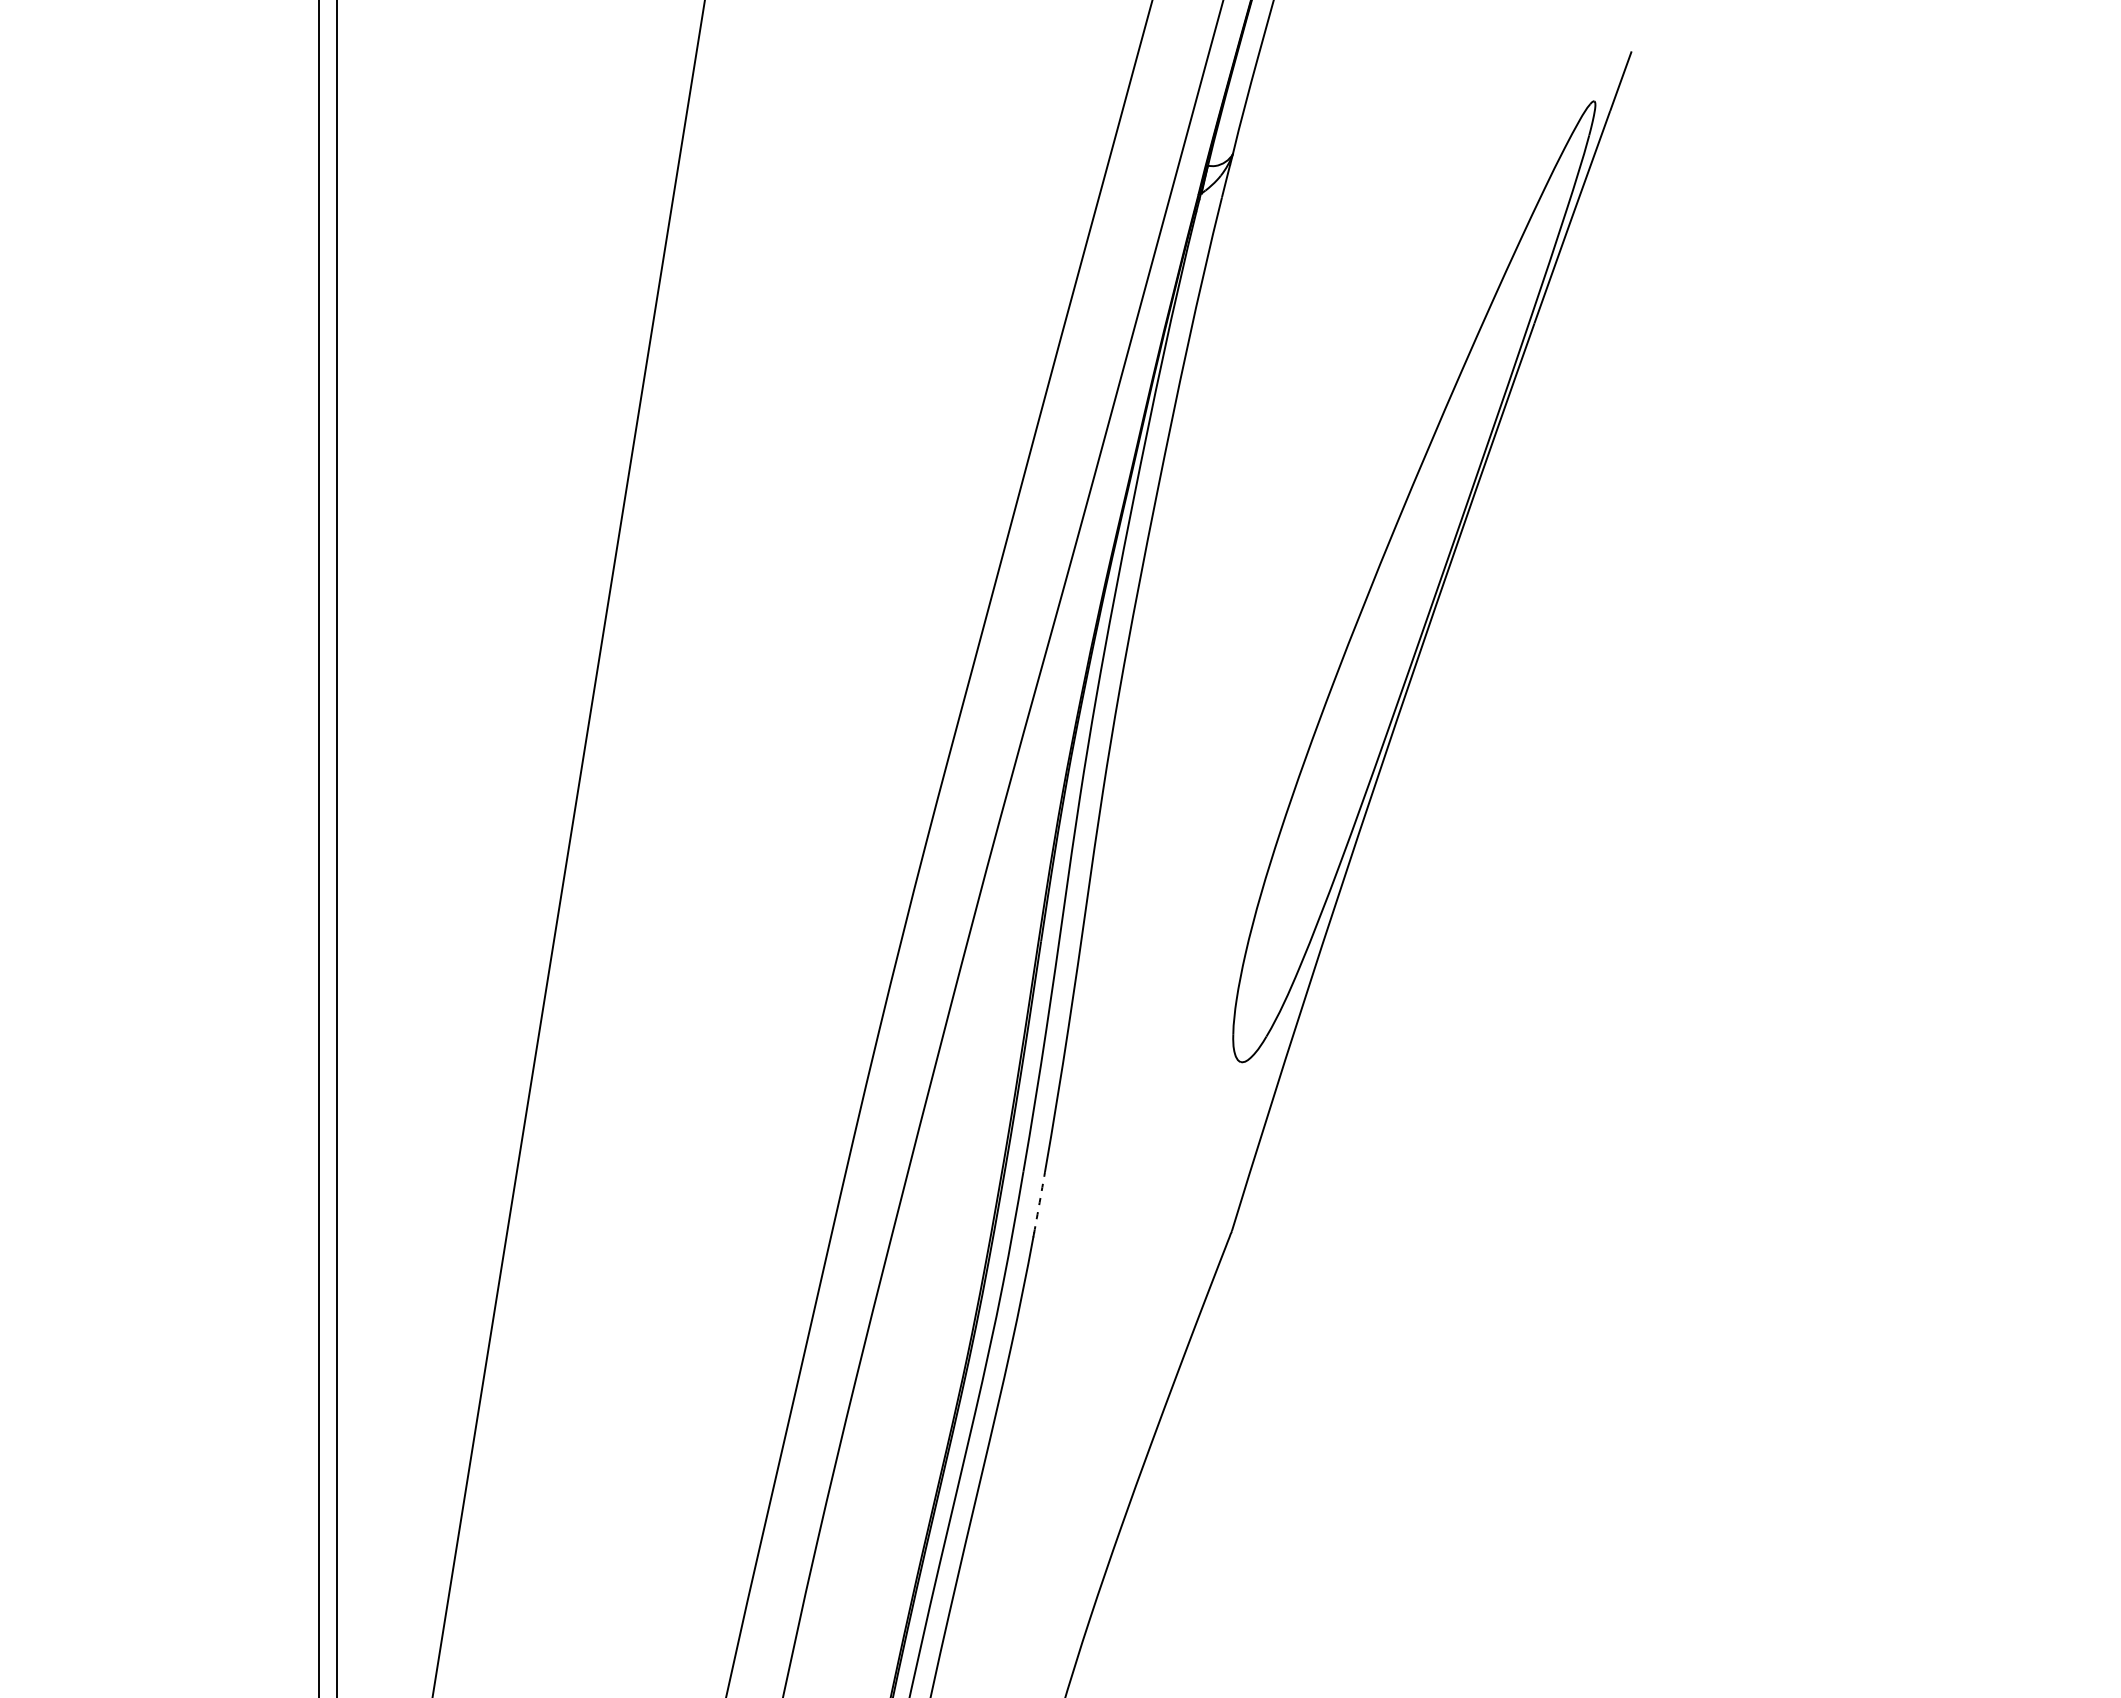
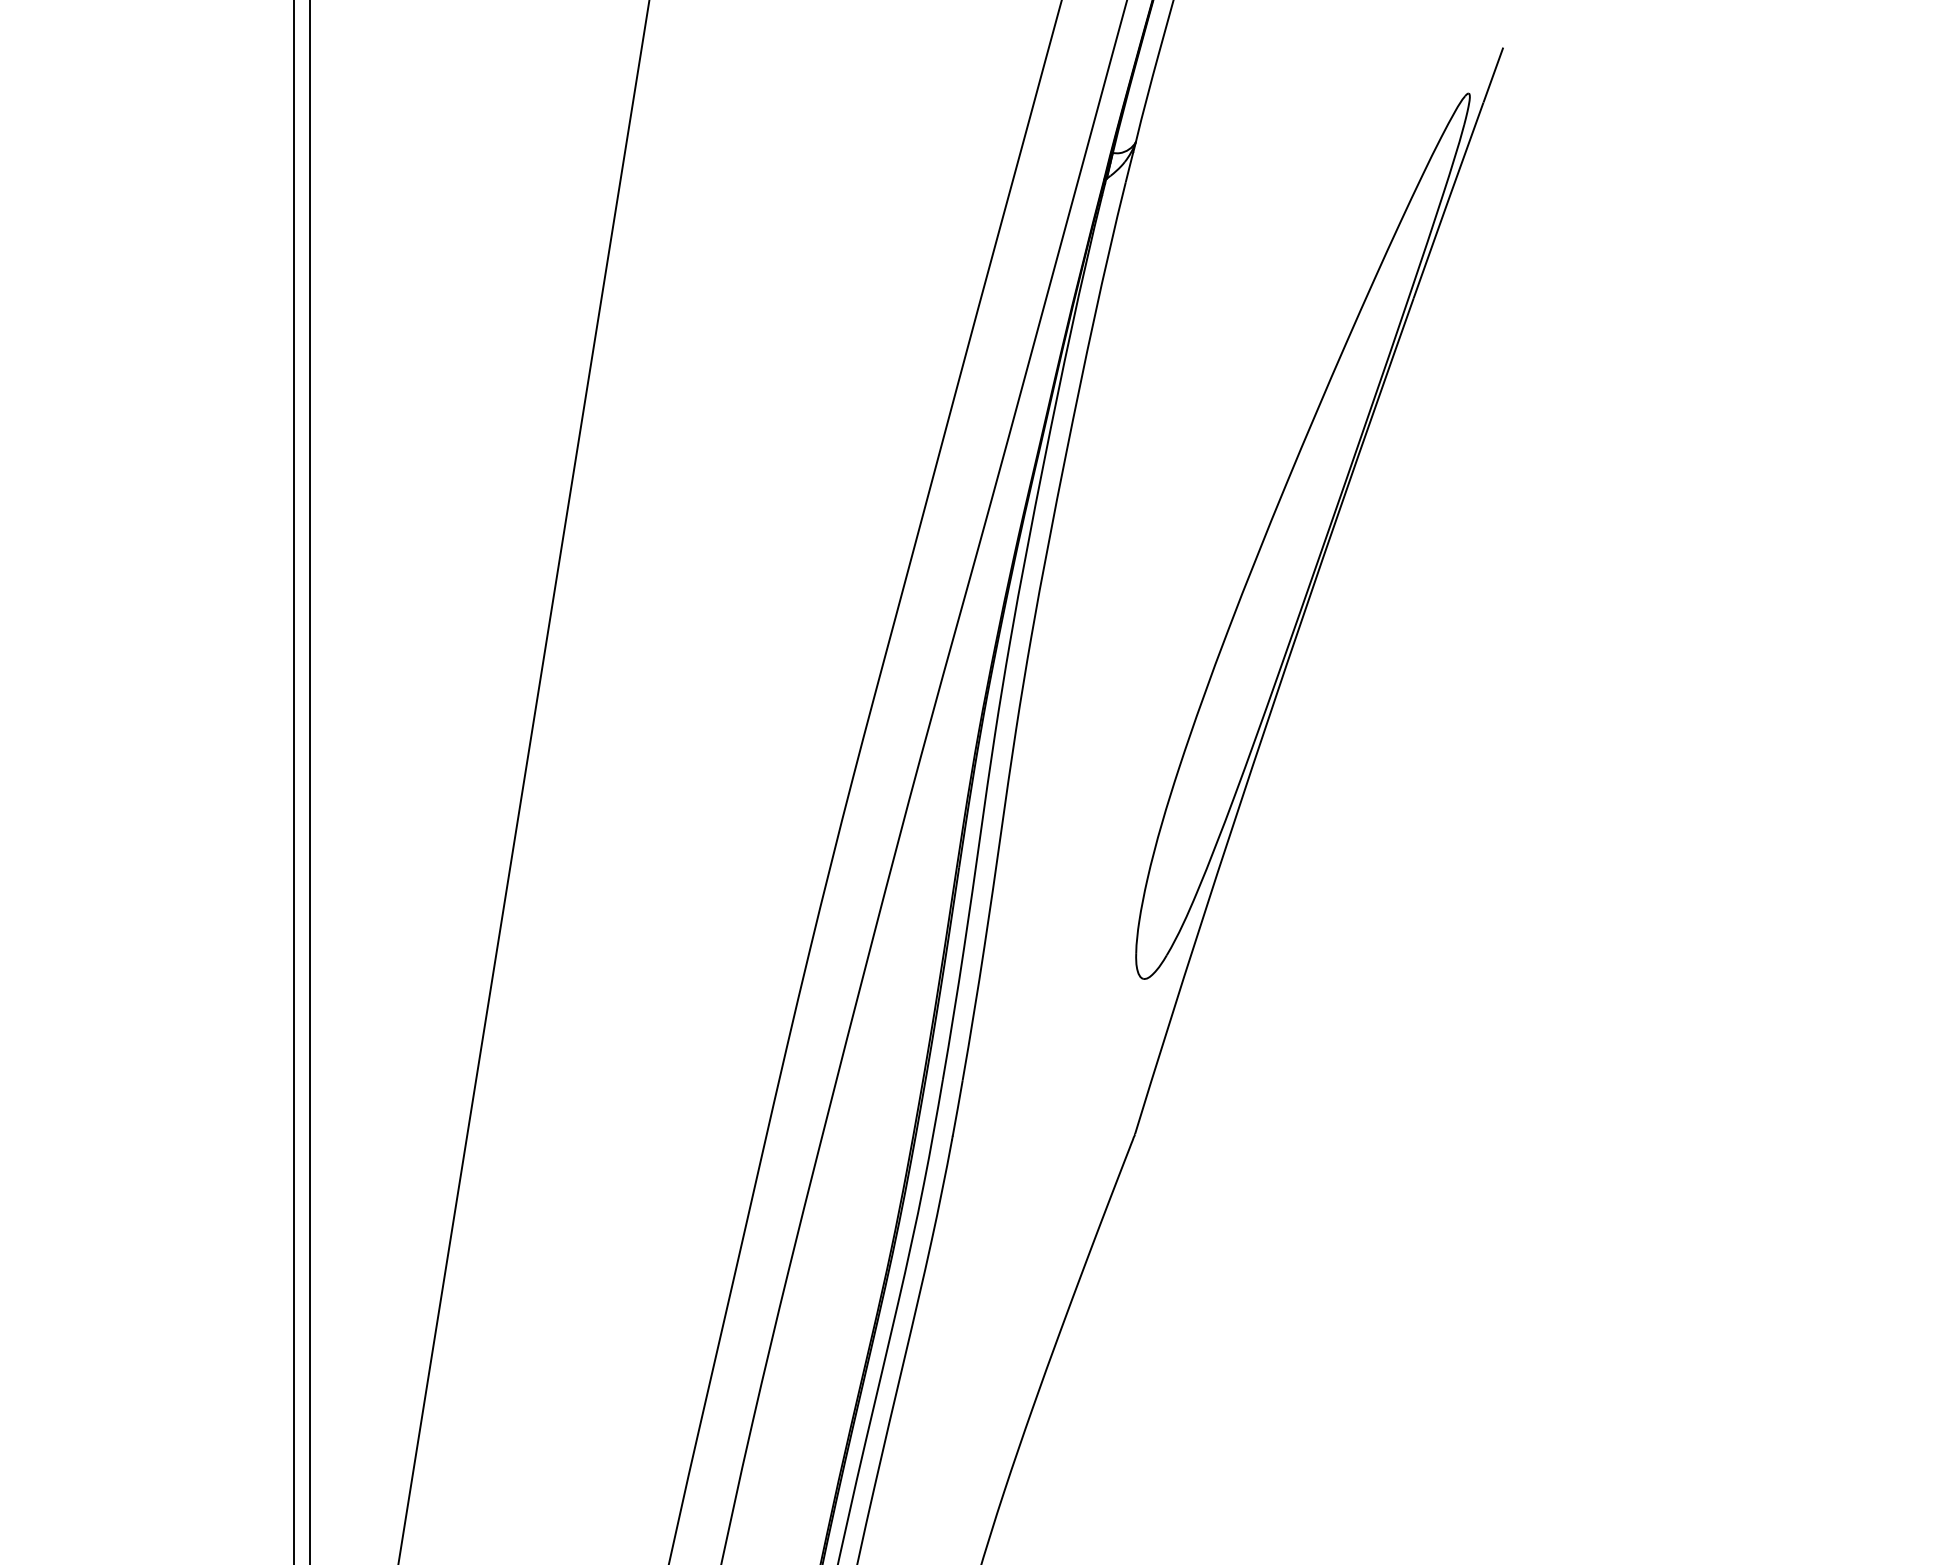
arc: (1039, 1202) -> (957, 1108), dashed -> solid

